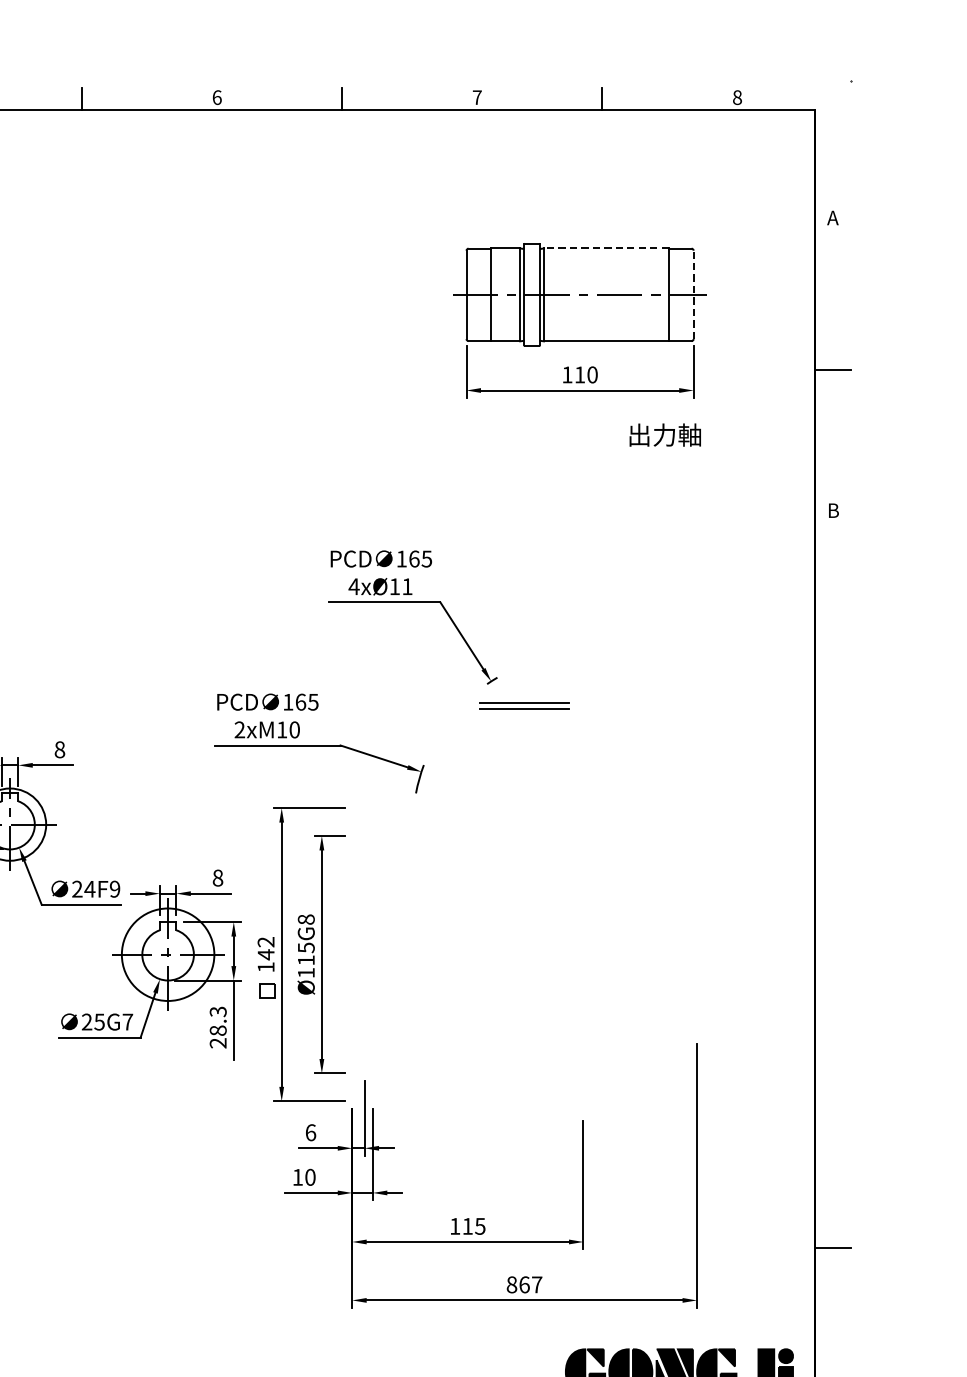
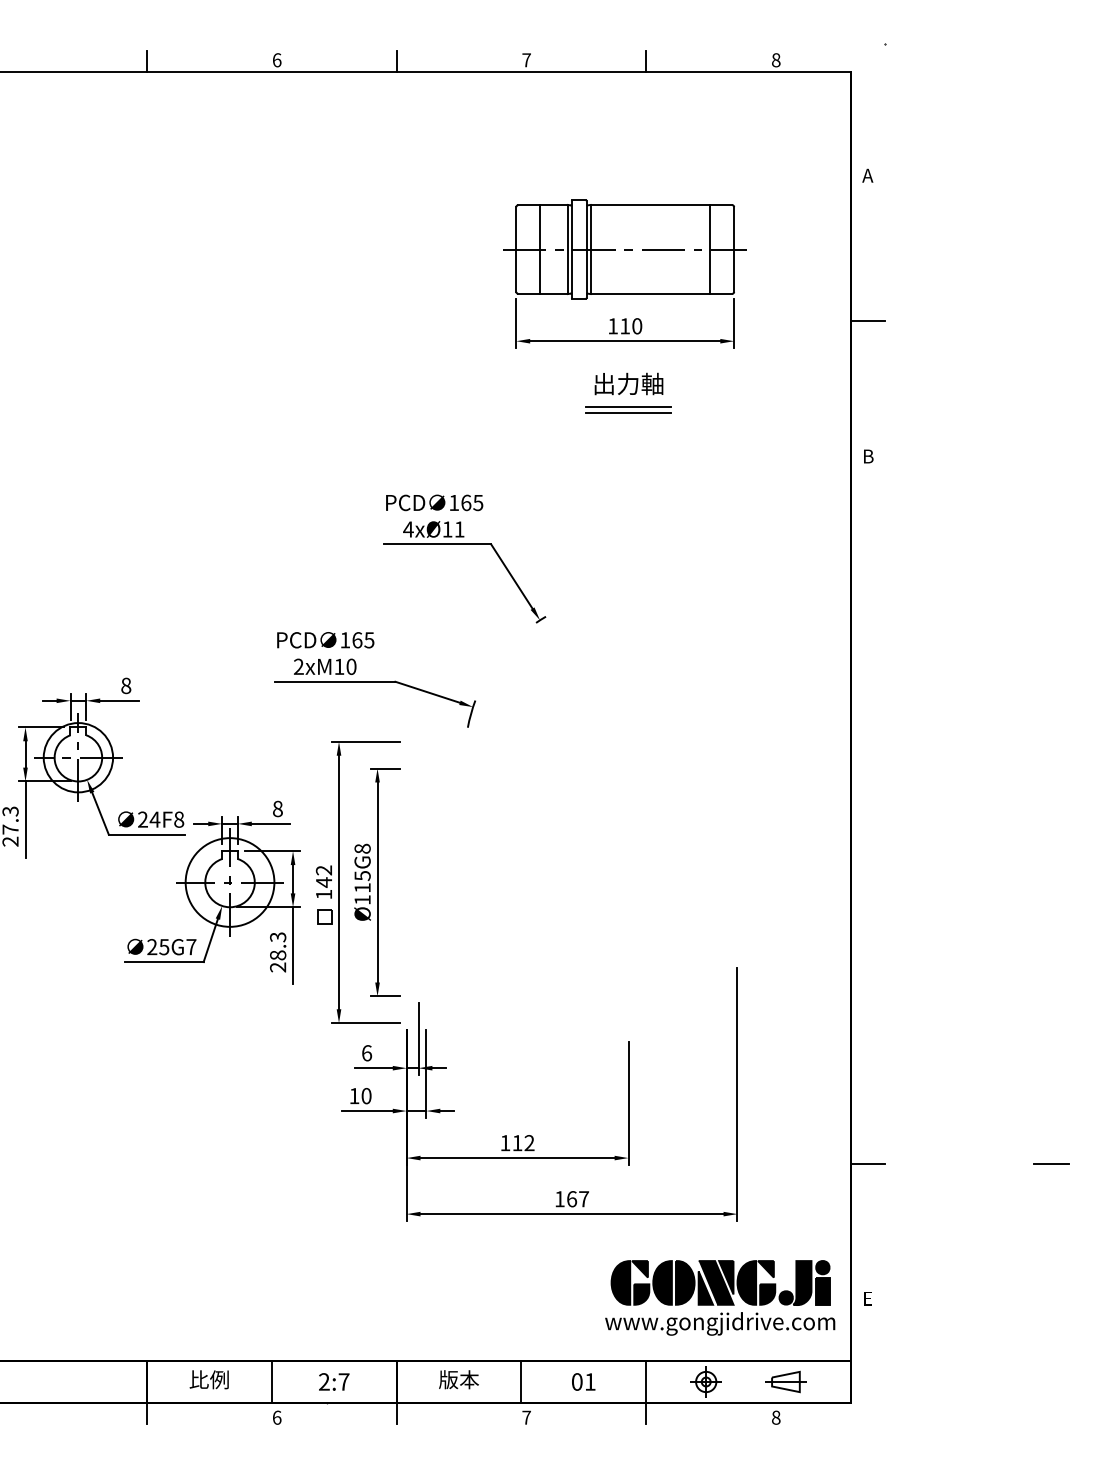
line: (606, 247) -> (650, 204), dashed -> solid
line: (693, 294) -> (734, 249), dashed -> solid
text: (664, 434) -> (628, 383), moved
part: (524, 705) -> (628, 409), moved
text: (115, 889) -> (179, 819), 24F9 -> 24F8
text: (480, 1226) -> (529, 1143), 115 -> 112
text: (511, 1285) -> (559, 1199), 867 -> 167

